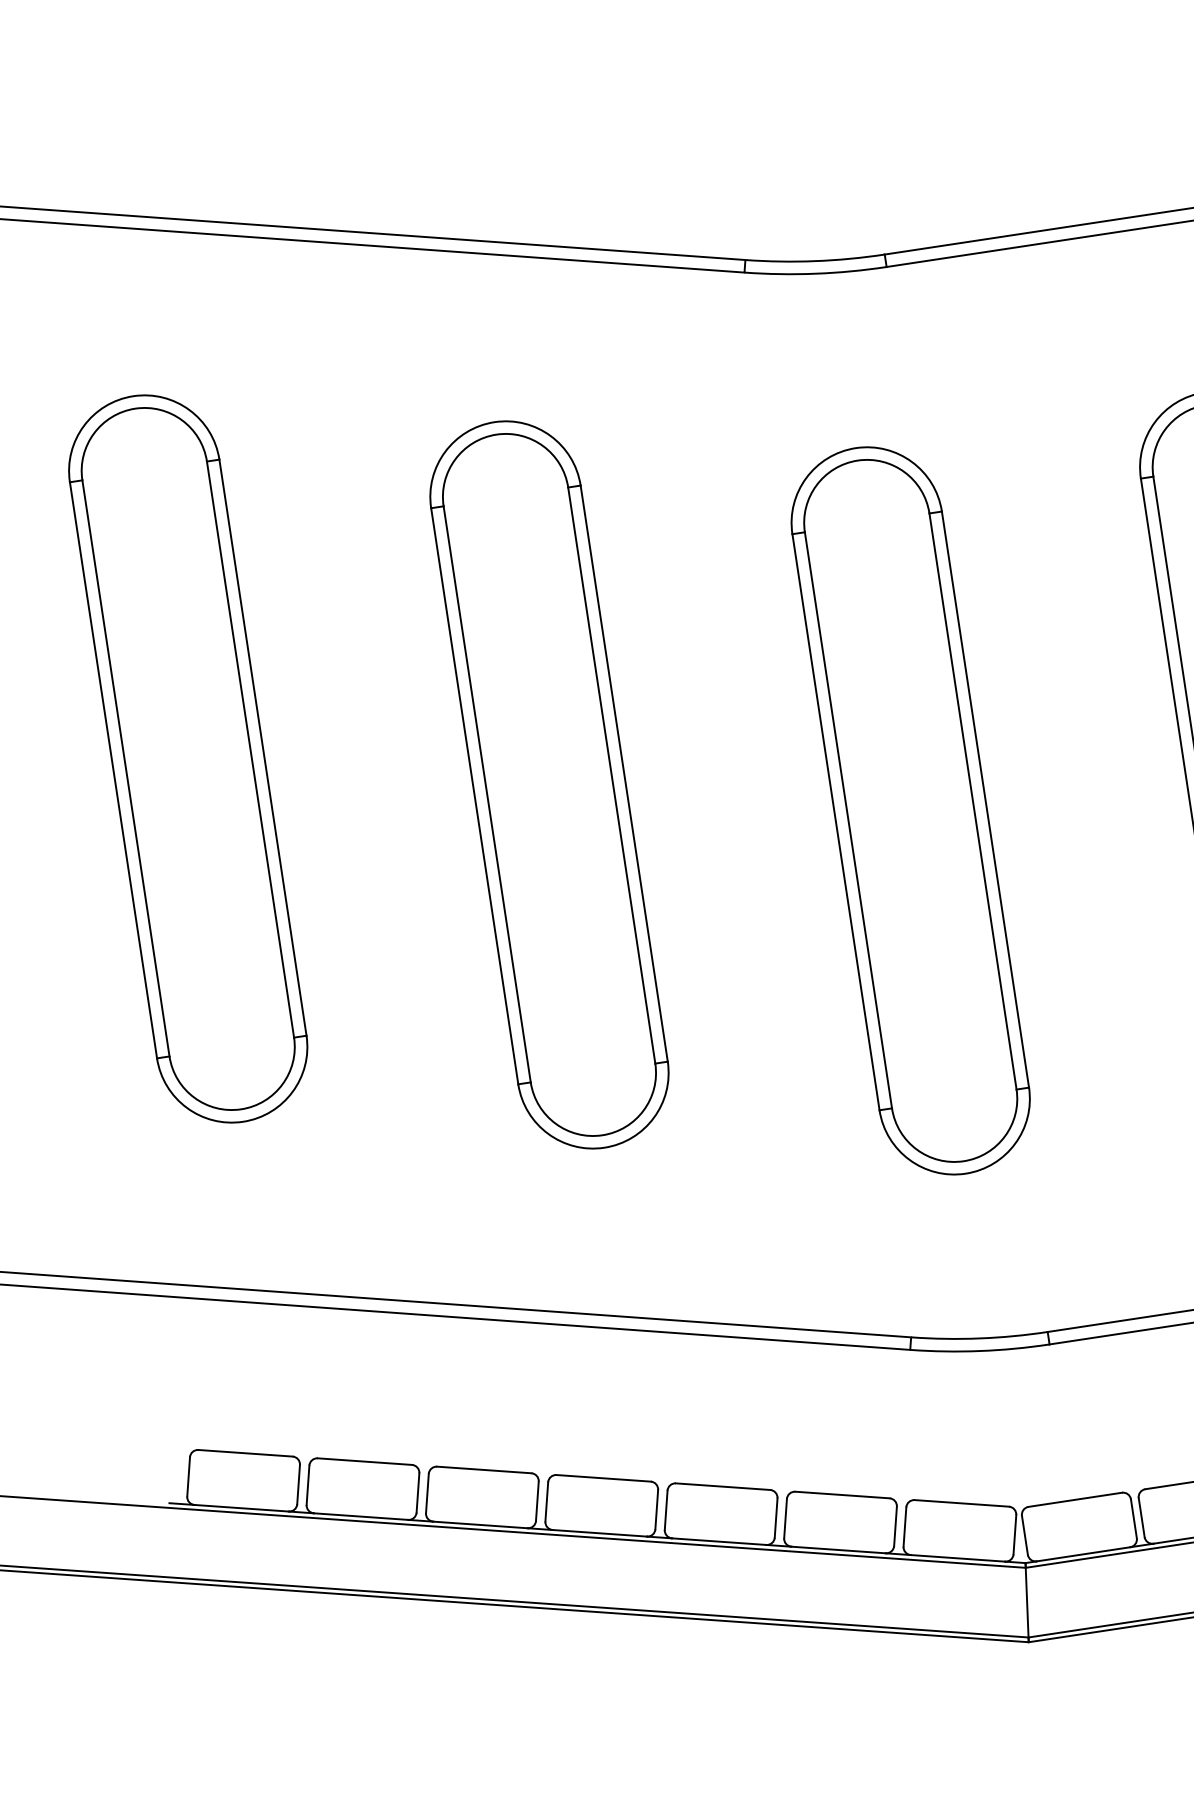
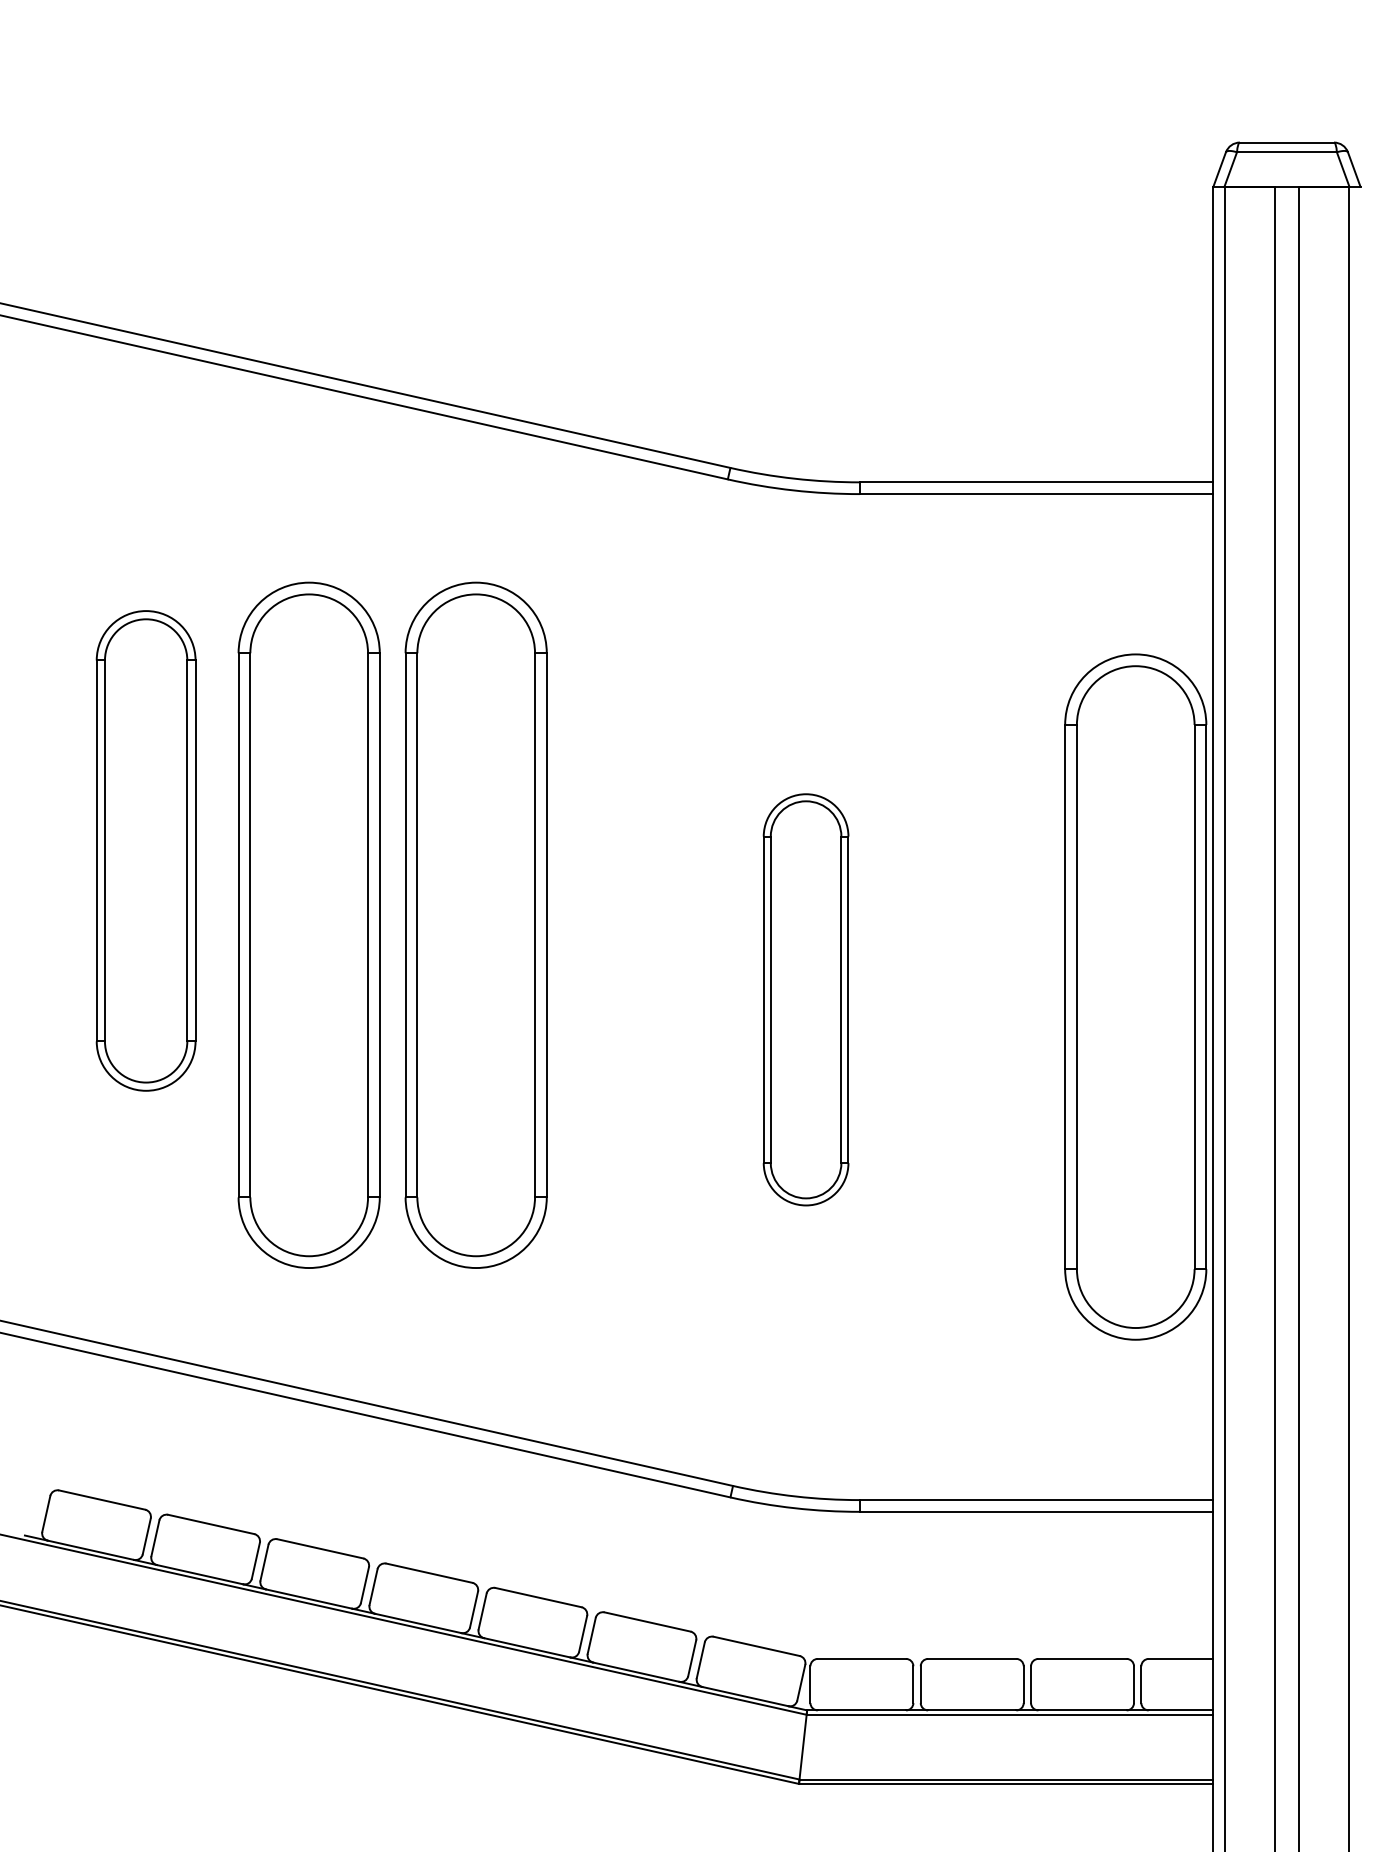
part: (187, 758) -> (145, 850), size x0.7
part: (371, 810) -> (308, 924), added
part: (909, 810) -> (805, 999), size x0.6

